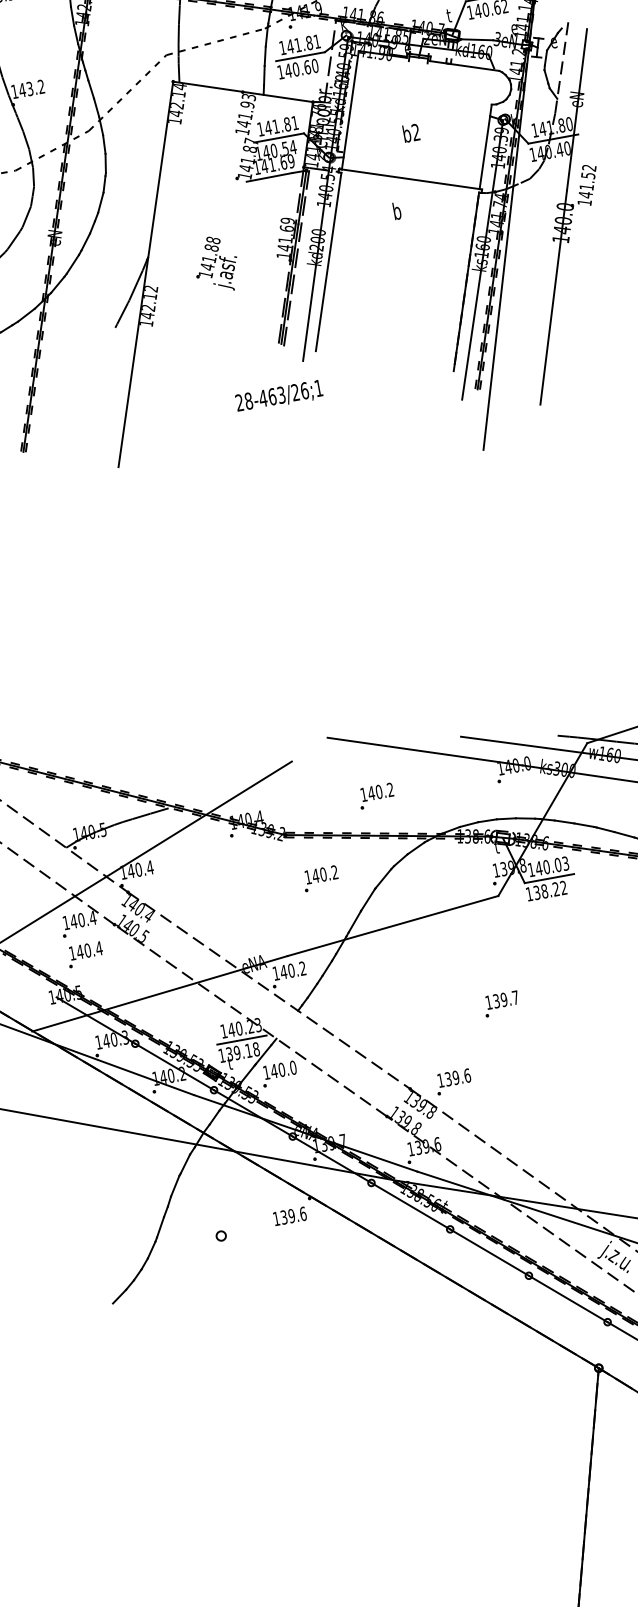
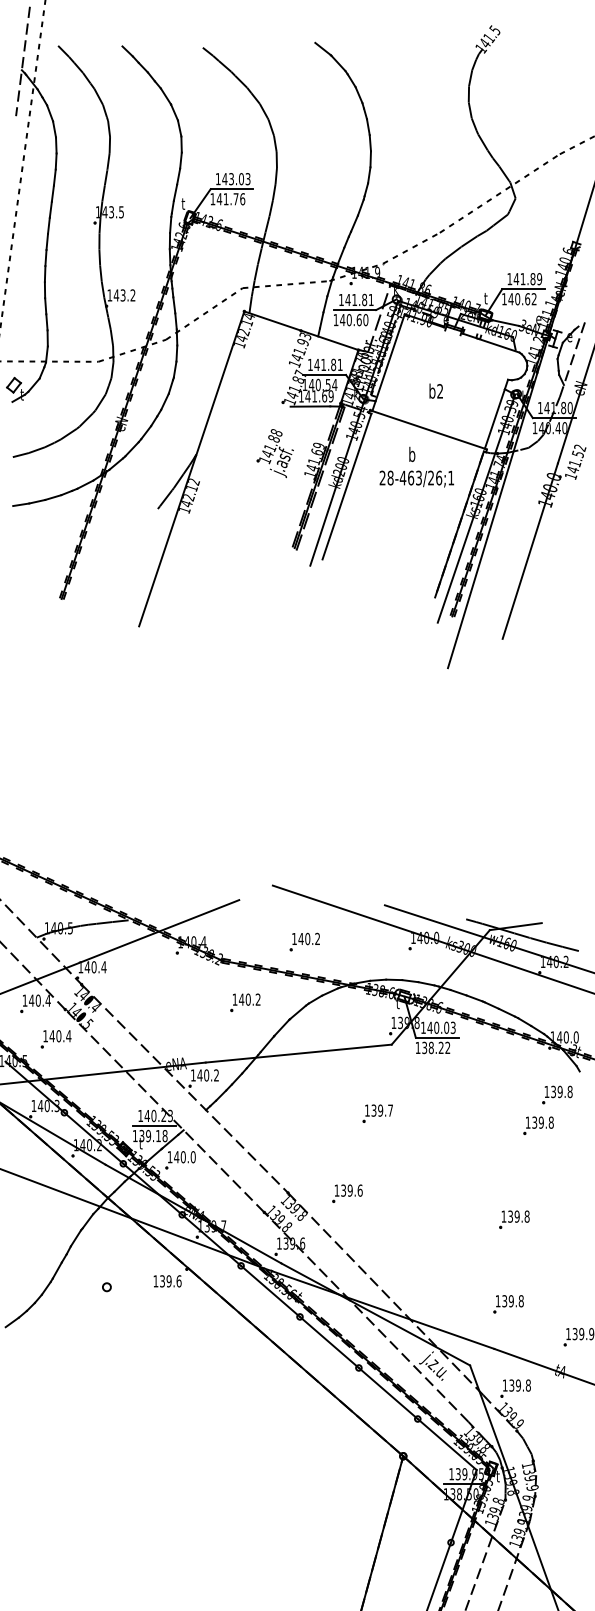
part: (215, 264) -> (274, 453), moved
text: (278, 396) -> (416, 478), moved
part: (84, 955) -> (55, 1039), moved
part: (501, 1003) -> (377, 1113), moved
part: (453, 1081) -> (347, 1193), moved

